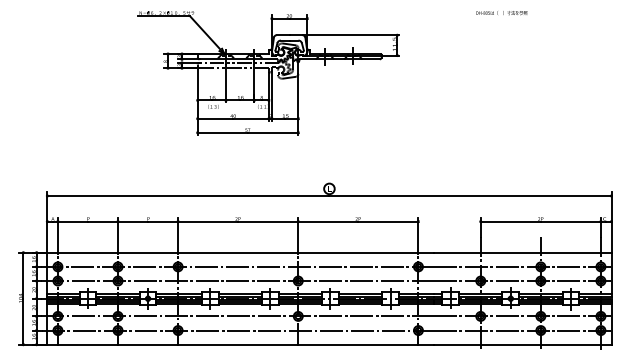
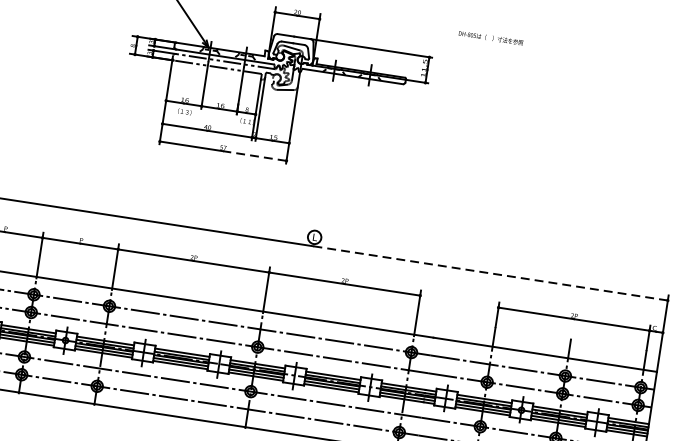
text: (501, 13) -> (490, 38), moved
line: (272, 132) -> (253, 155), solid -> dashed
line: (469, 195) -> (489, 272), solid -> dashed

